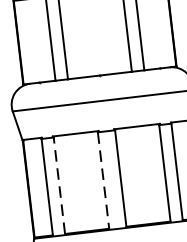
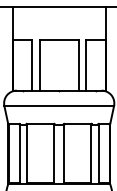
line: (104, 181) -> (54, 154), dashed -> solid
line: (59, 184) -> (27, 153), dashed -> solid

